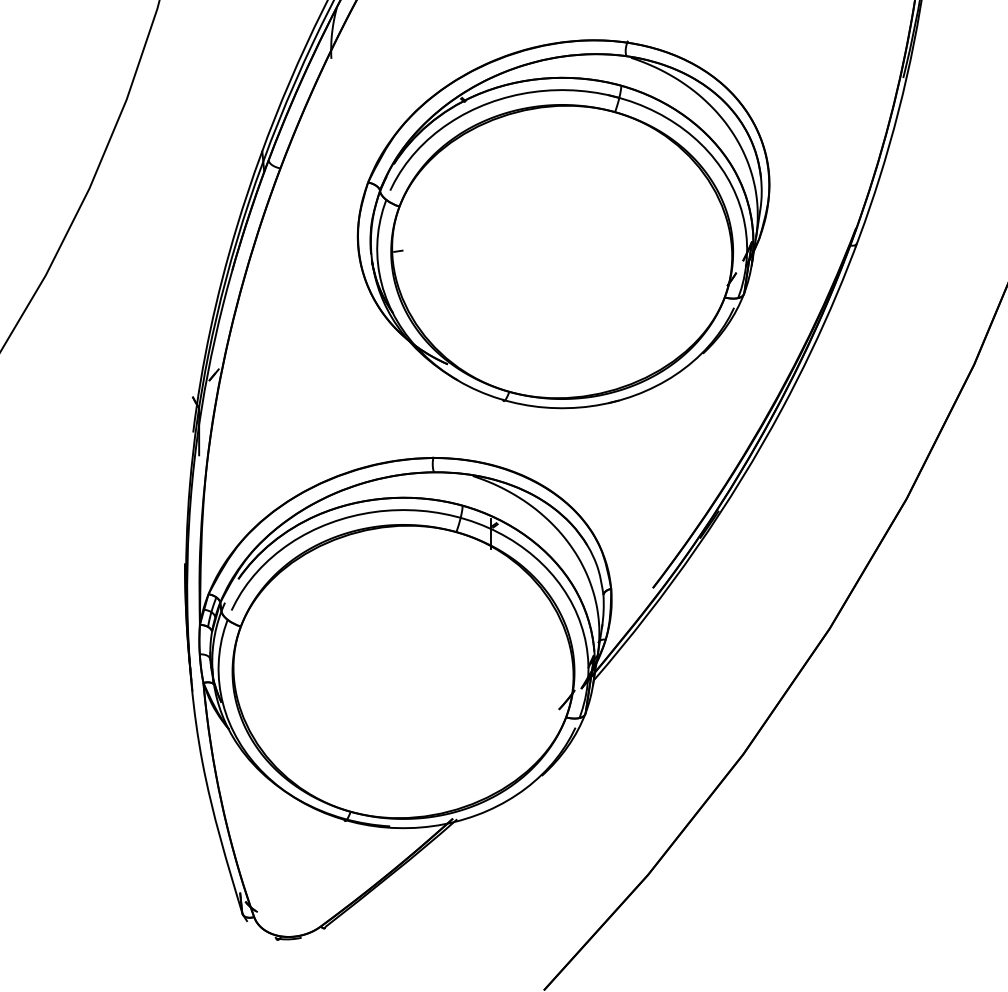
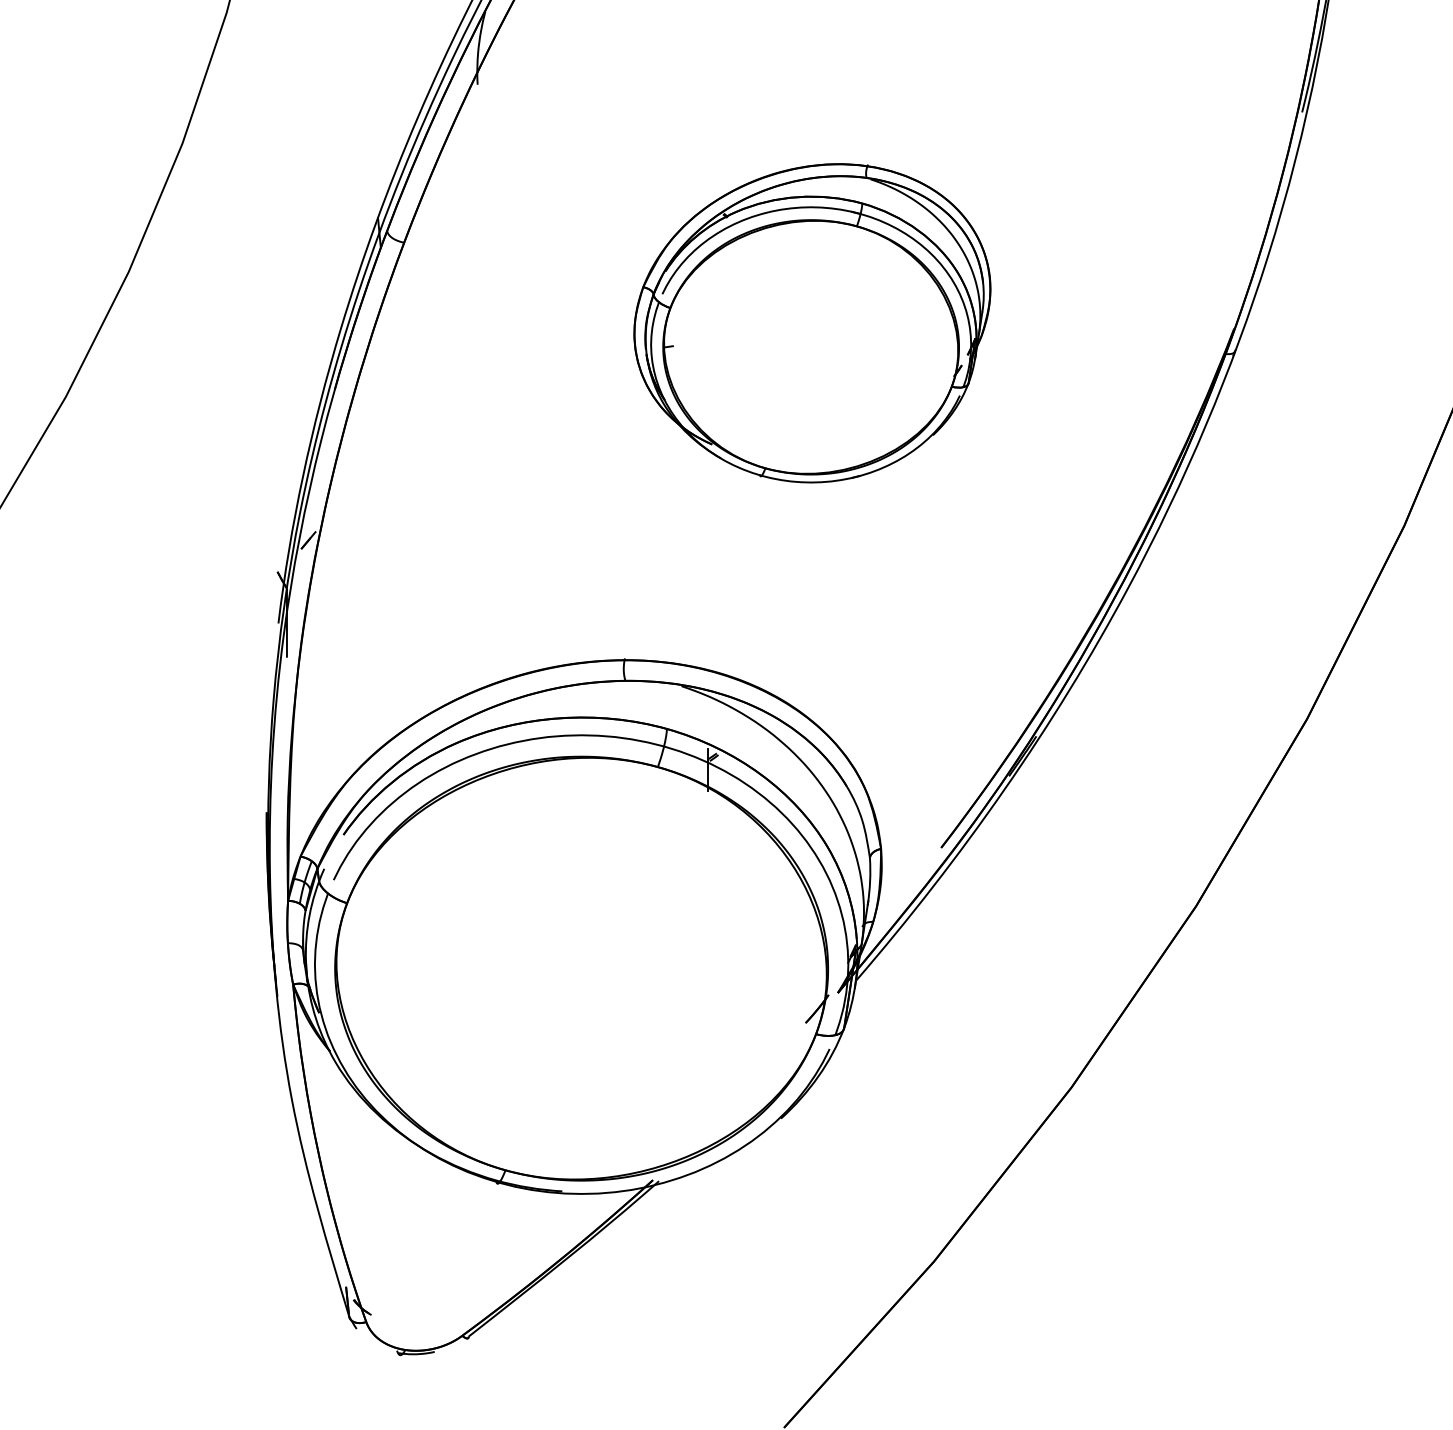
part: (563, 224) -> (812, 323), size x0.6

